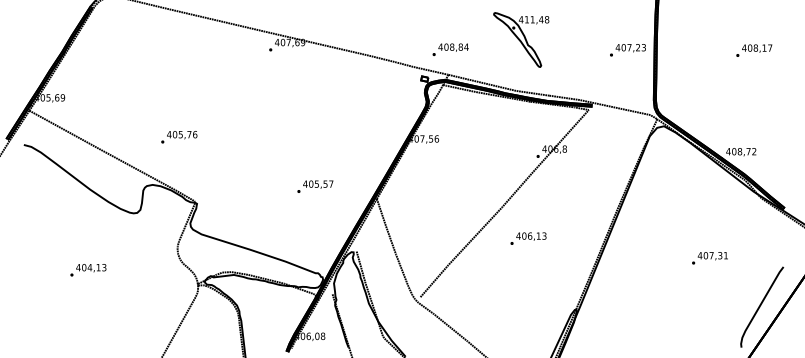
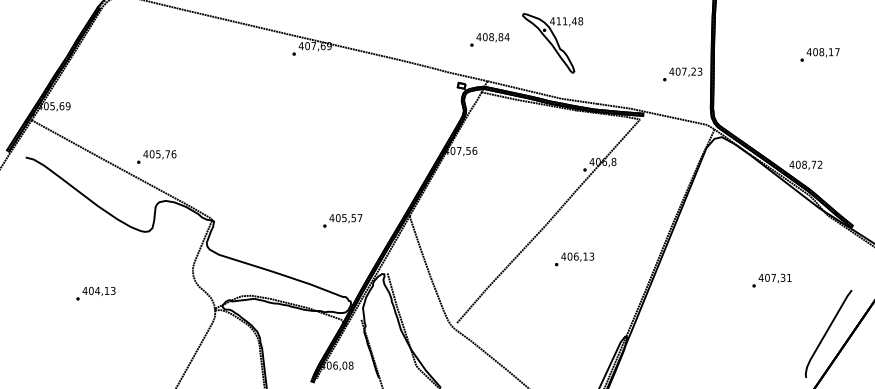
part: (521, 40) -> (552, 43), moved
text: (450, 49) -> (489, 39), moved
text: (627, 50) -> (682, 74), moved
text: (179, 136) -> (156, 156), moved
text: (315, 186) -> (342, 220), moved

